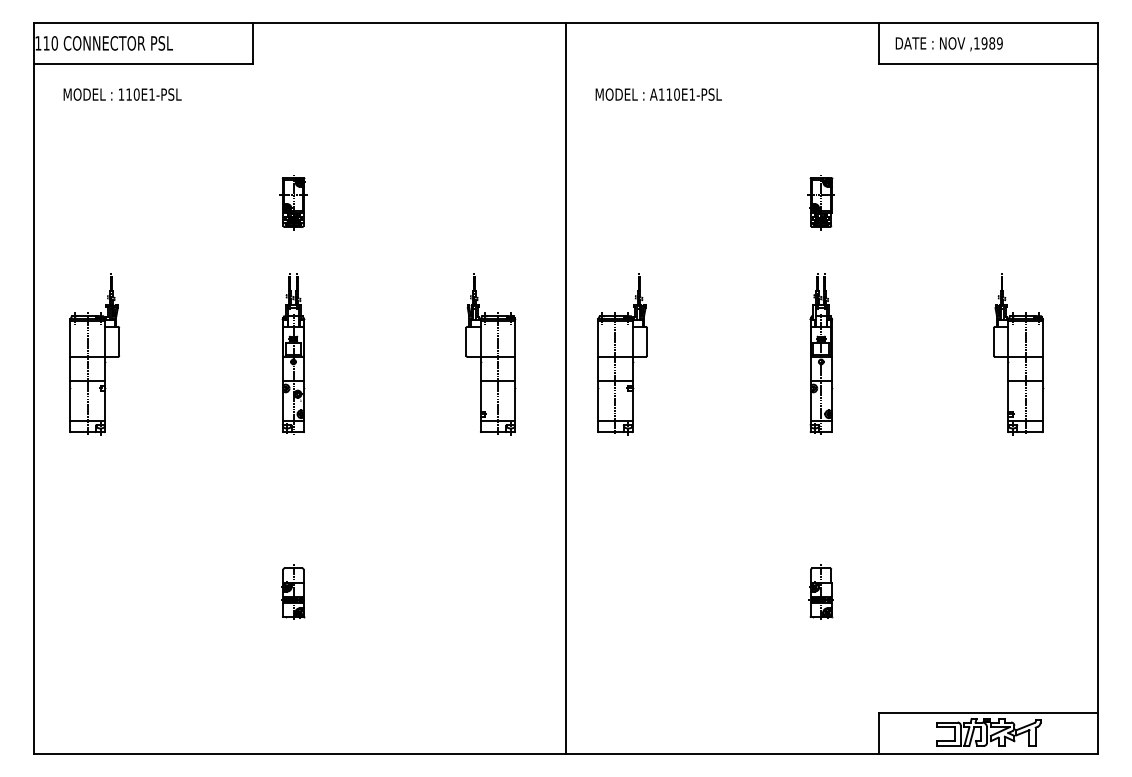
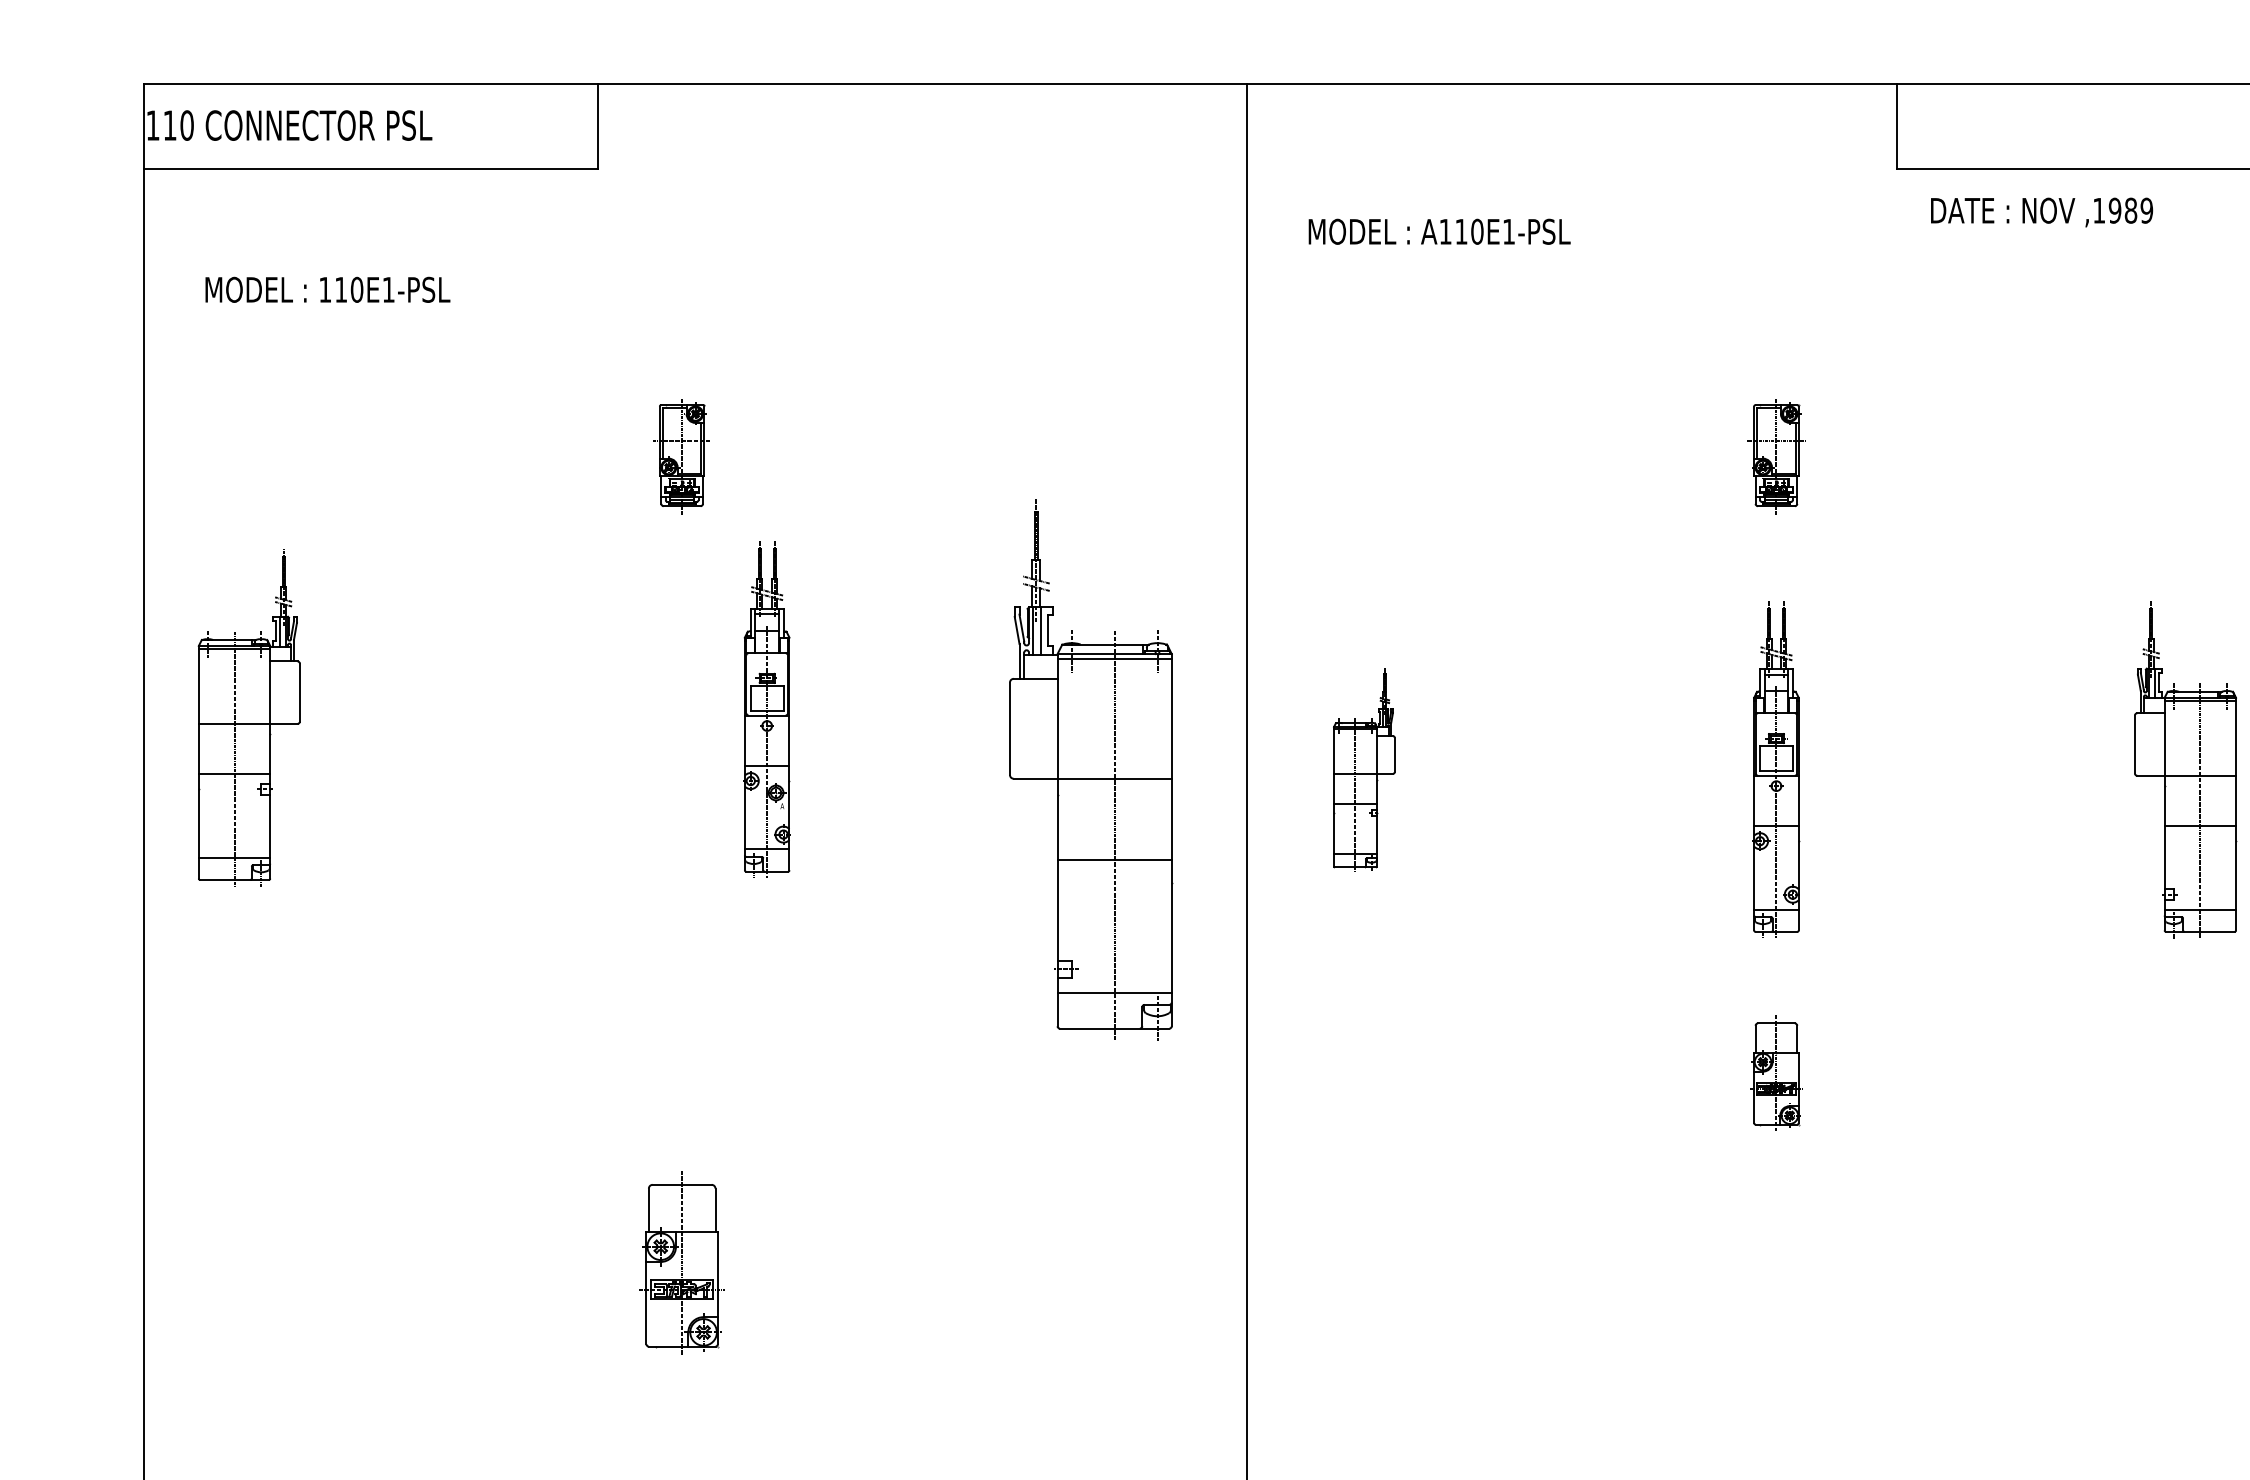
text: (948, 44) -> (2040, 212), moved
text: (122, 94) -> (327, 289), moved
part: (293, 353) -> (767, 708), moved
part: (94, 354) -> (248, 718), moved
part: (490, 354) -> (1090, 770), size x1.6
part: (622, 354) -> (1364, 770), size x0.6
part: (293, 591) -> (682, 1262), size x1.6
part: (820, 591) -> (1774, 1071), moved

